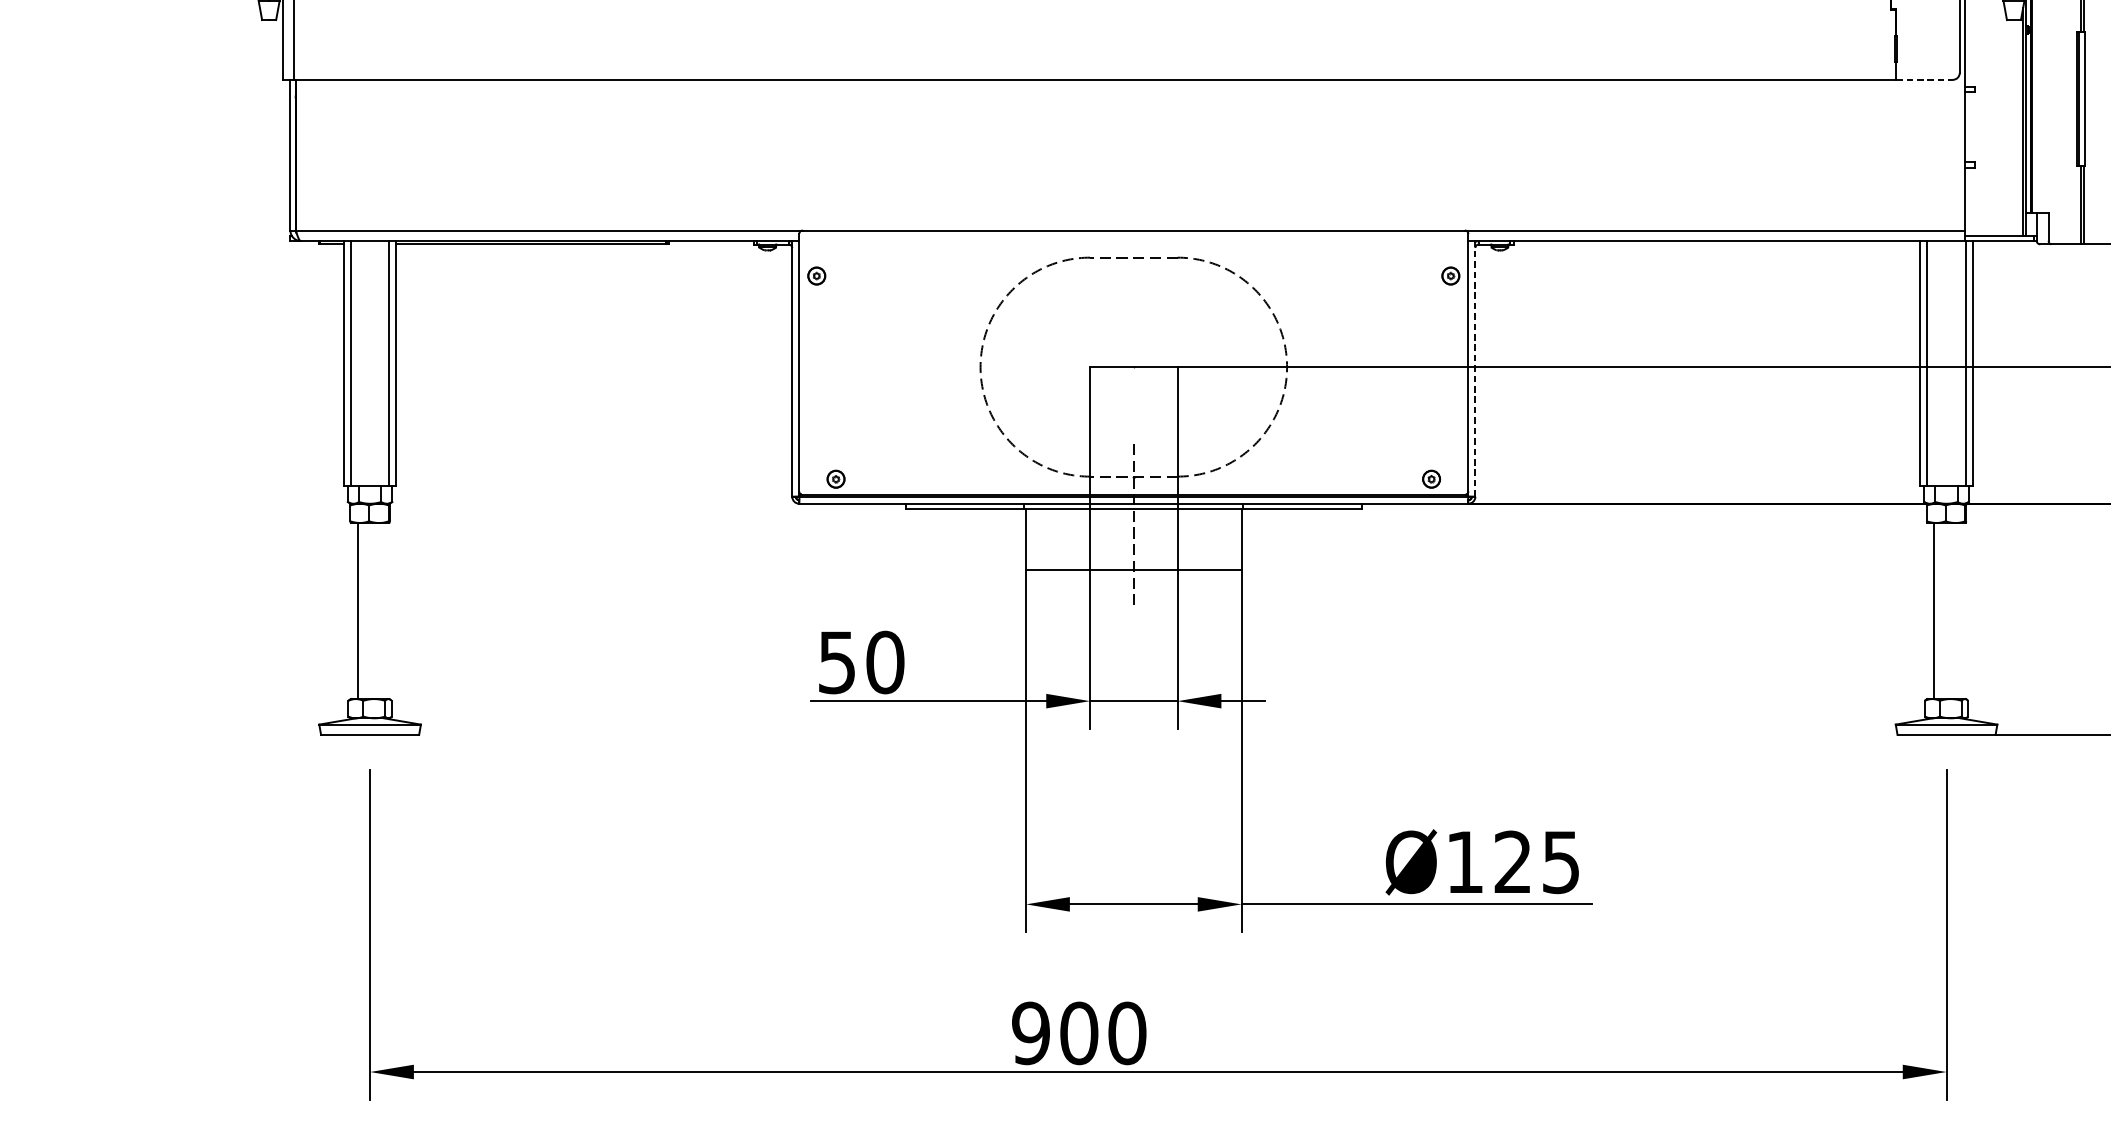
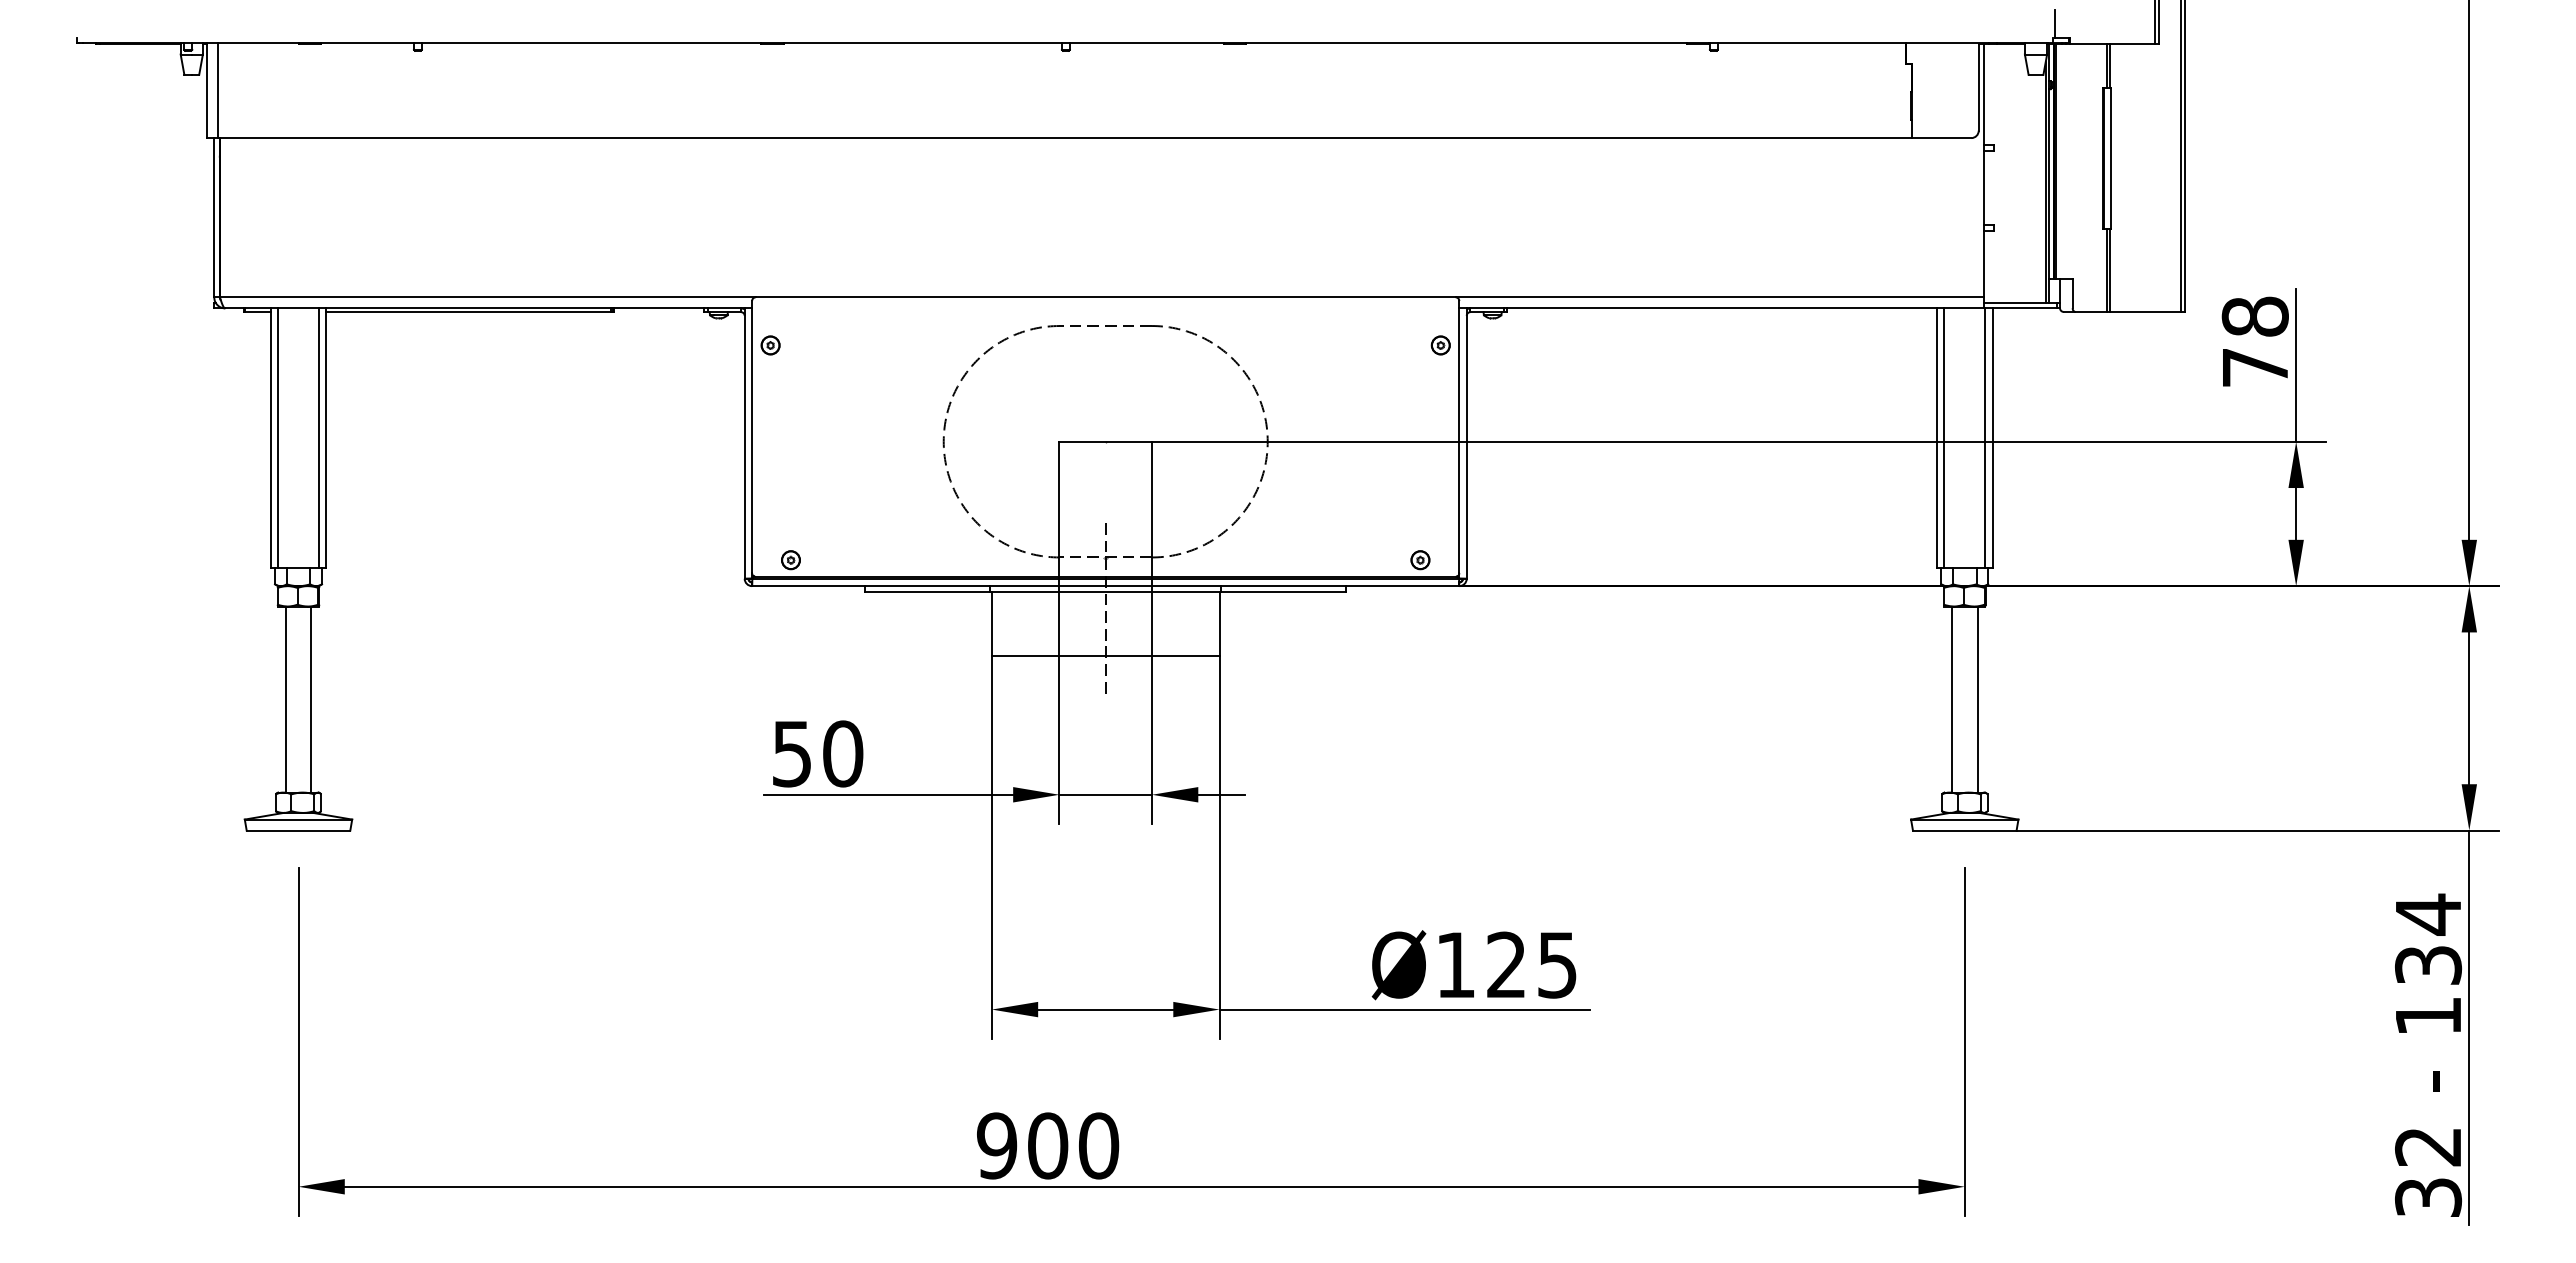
line: (1924, 80) -> (1941, 138), dashed -> solid
line: (1475, 368) -> (1466, 443), dashed -> solid
line: (382, 611) -> (311, 699), added
line: (1958, 611) -> (1977, 699), added

